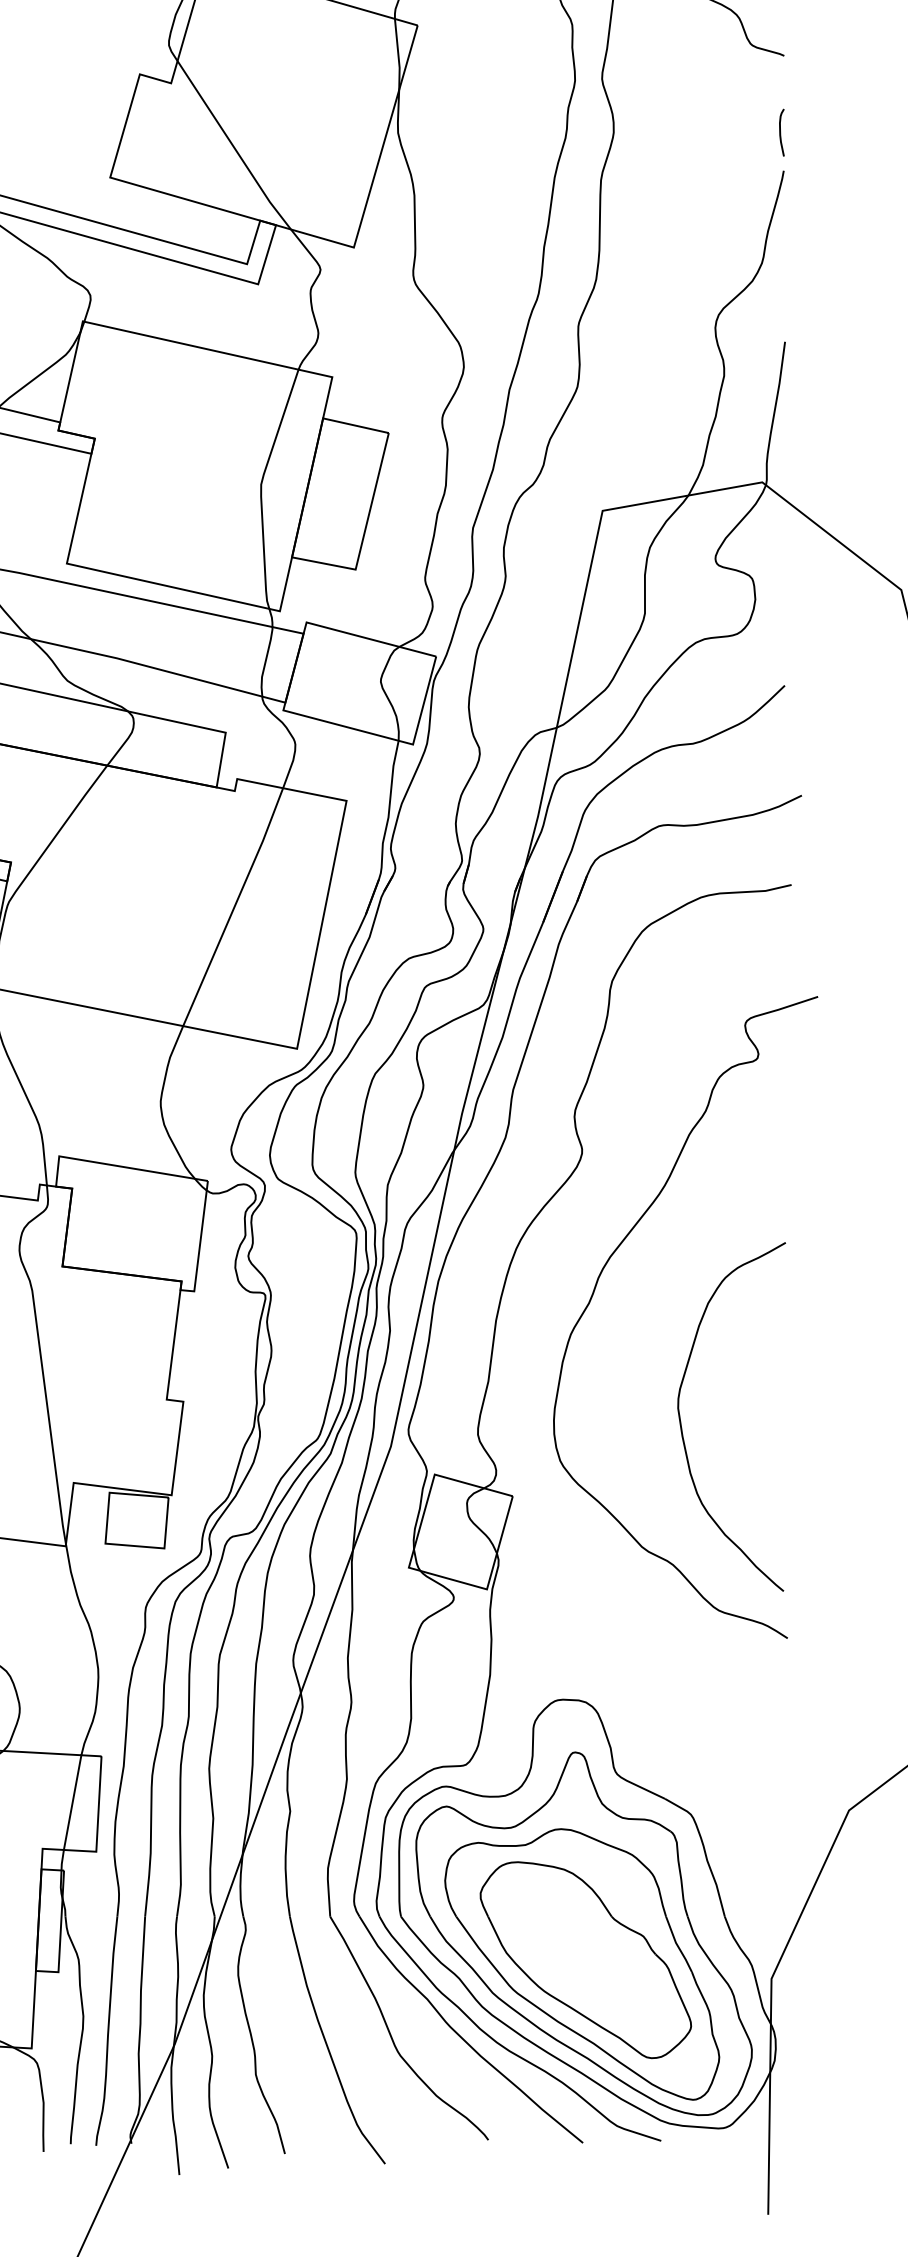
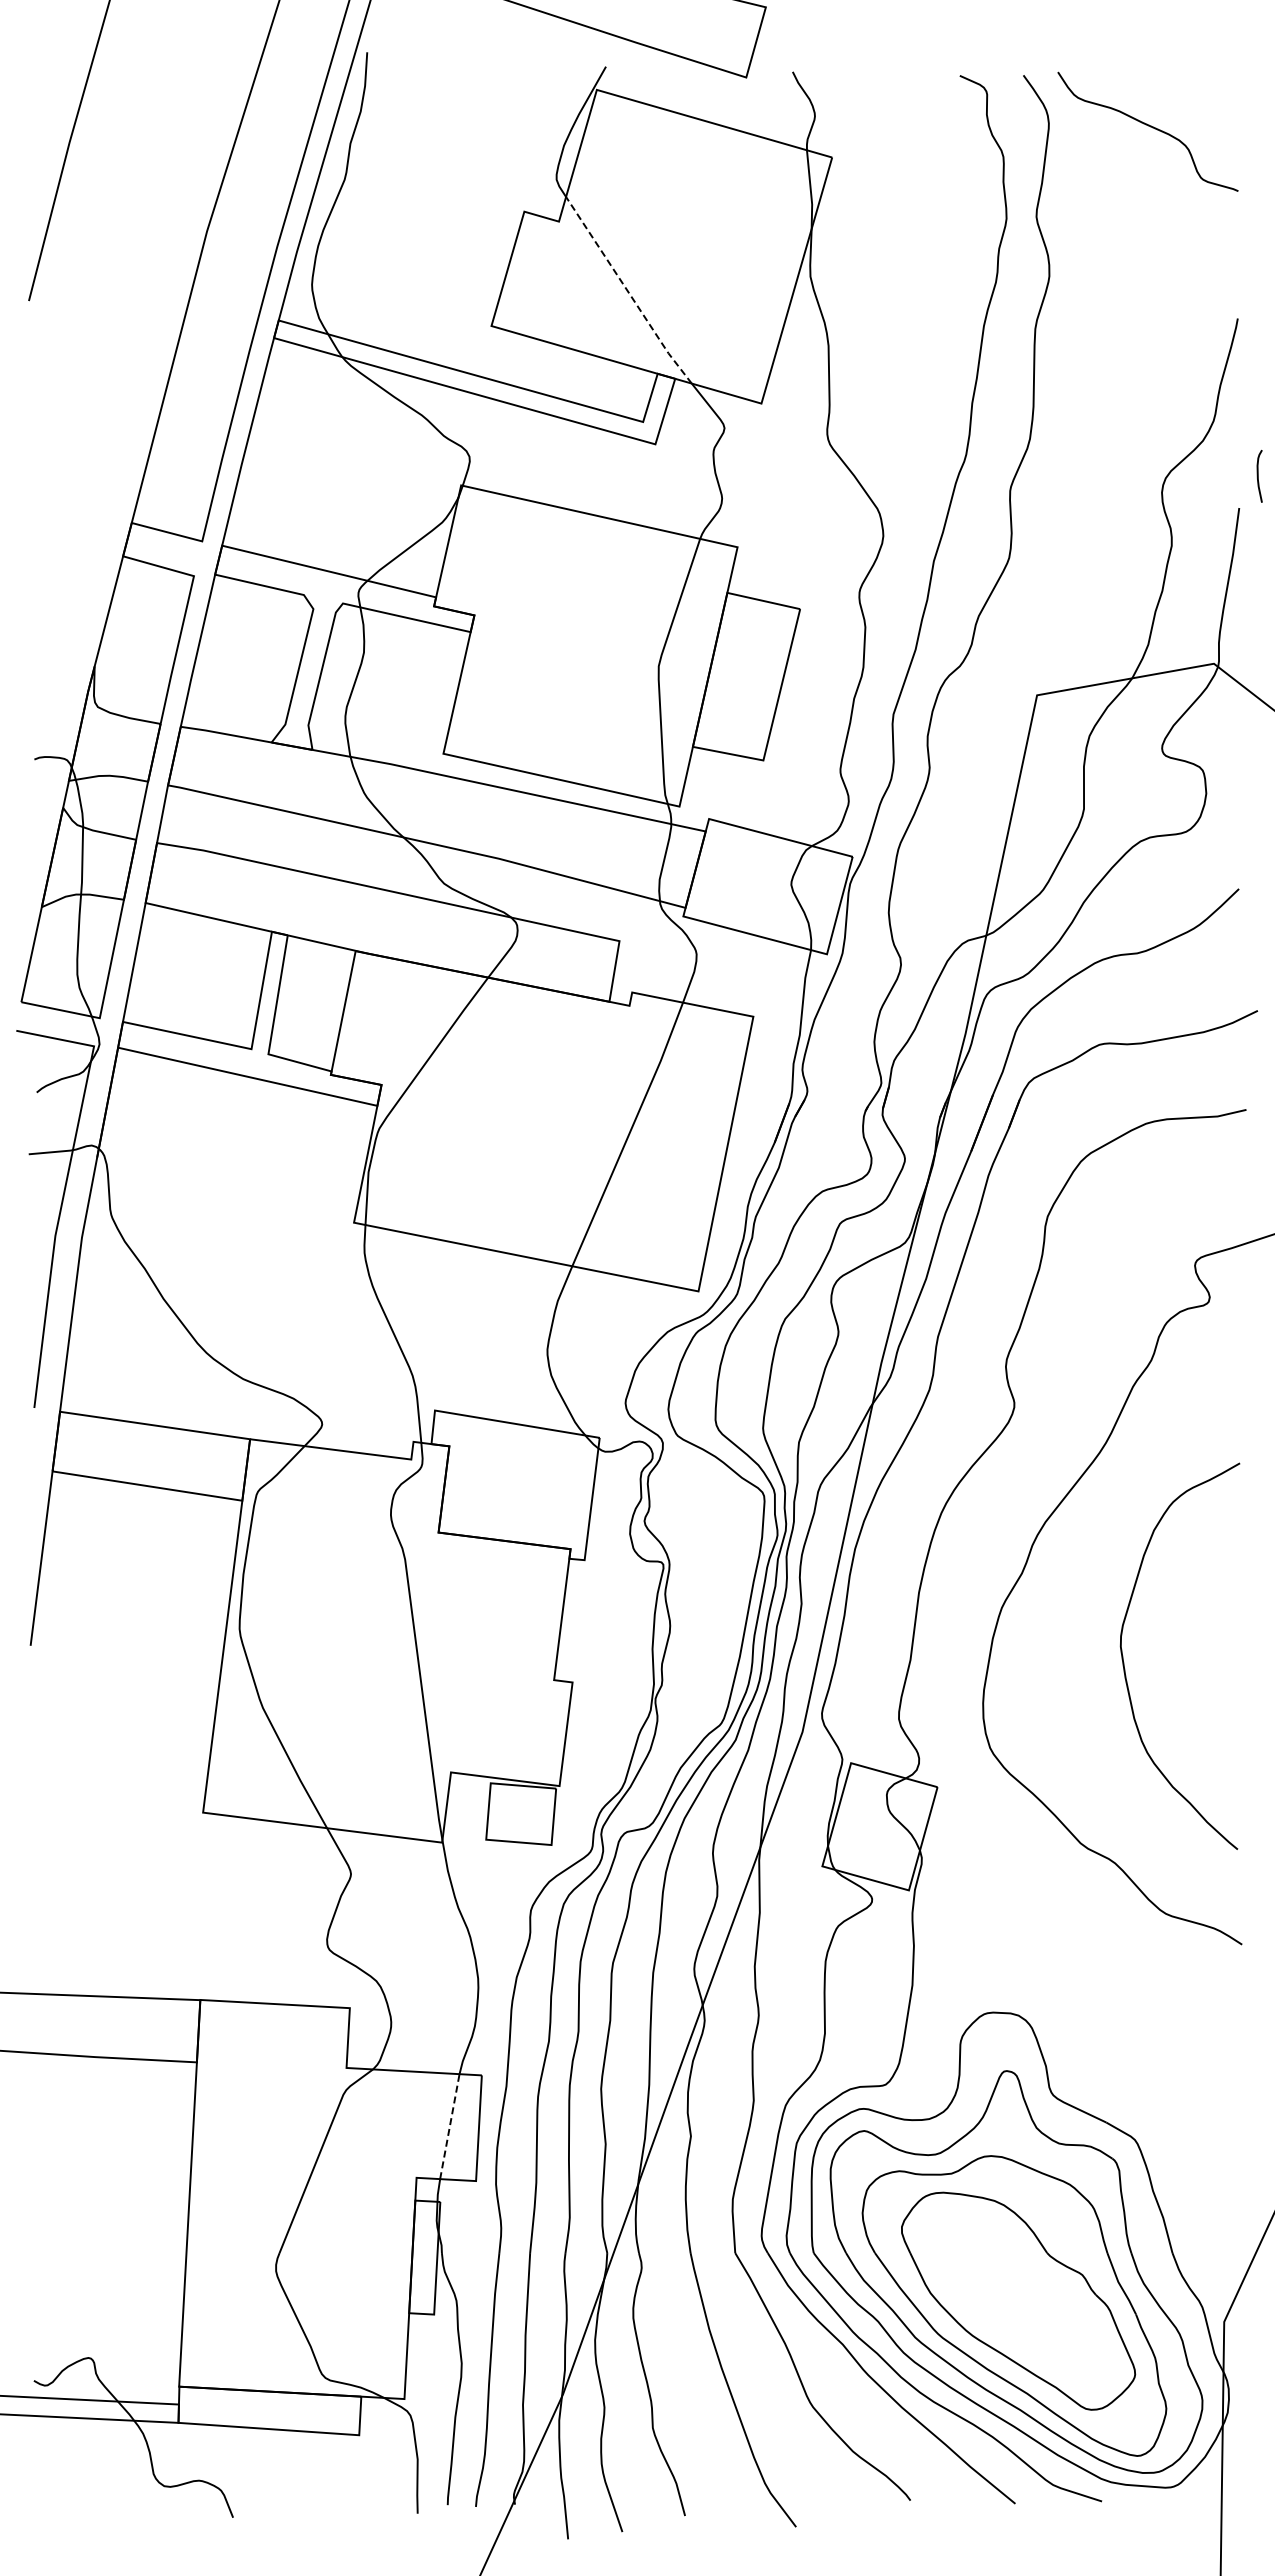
curve: (780, 131) -> (1258, 475), moved
line: (232, 146) -> (627, 291), solid -> dashed
curve: (681, 1422) -> (1124, 1662), moved
line: (72, 1802) -> (449, 2126), solid -> dashed

